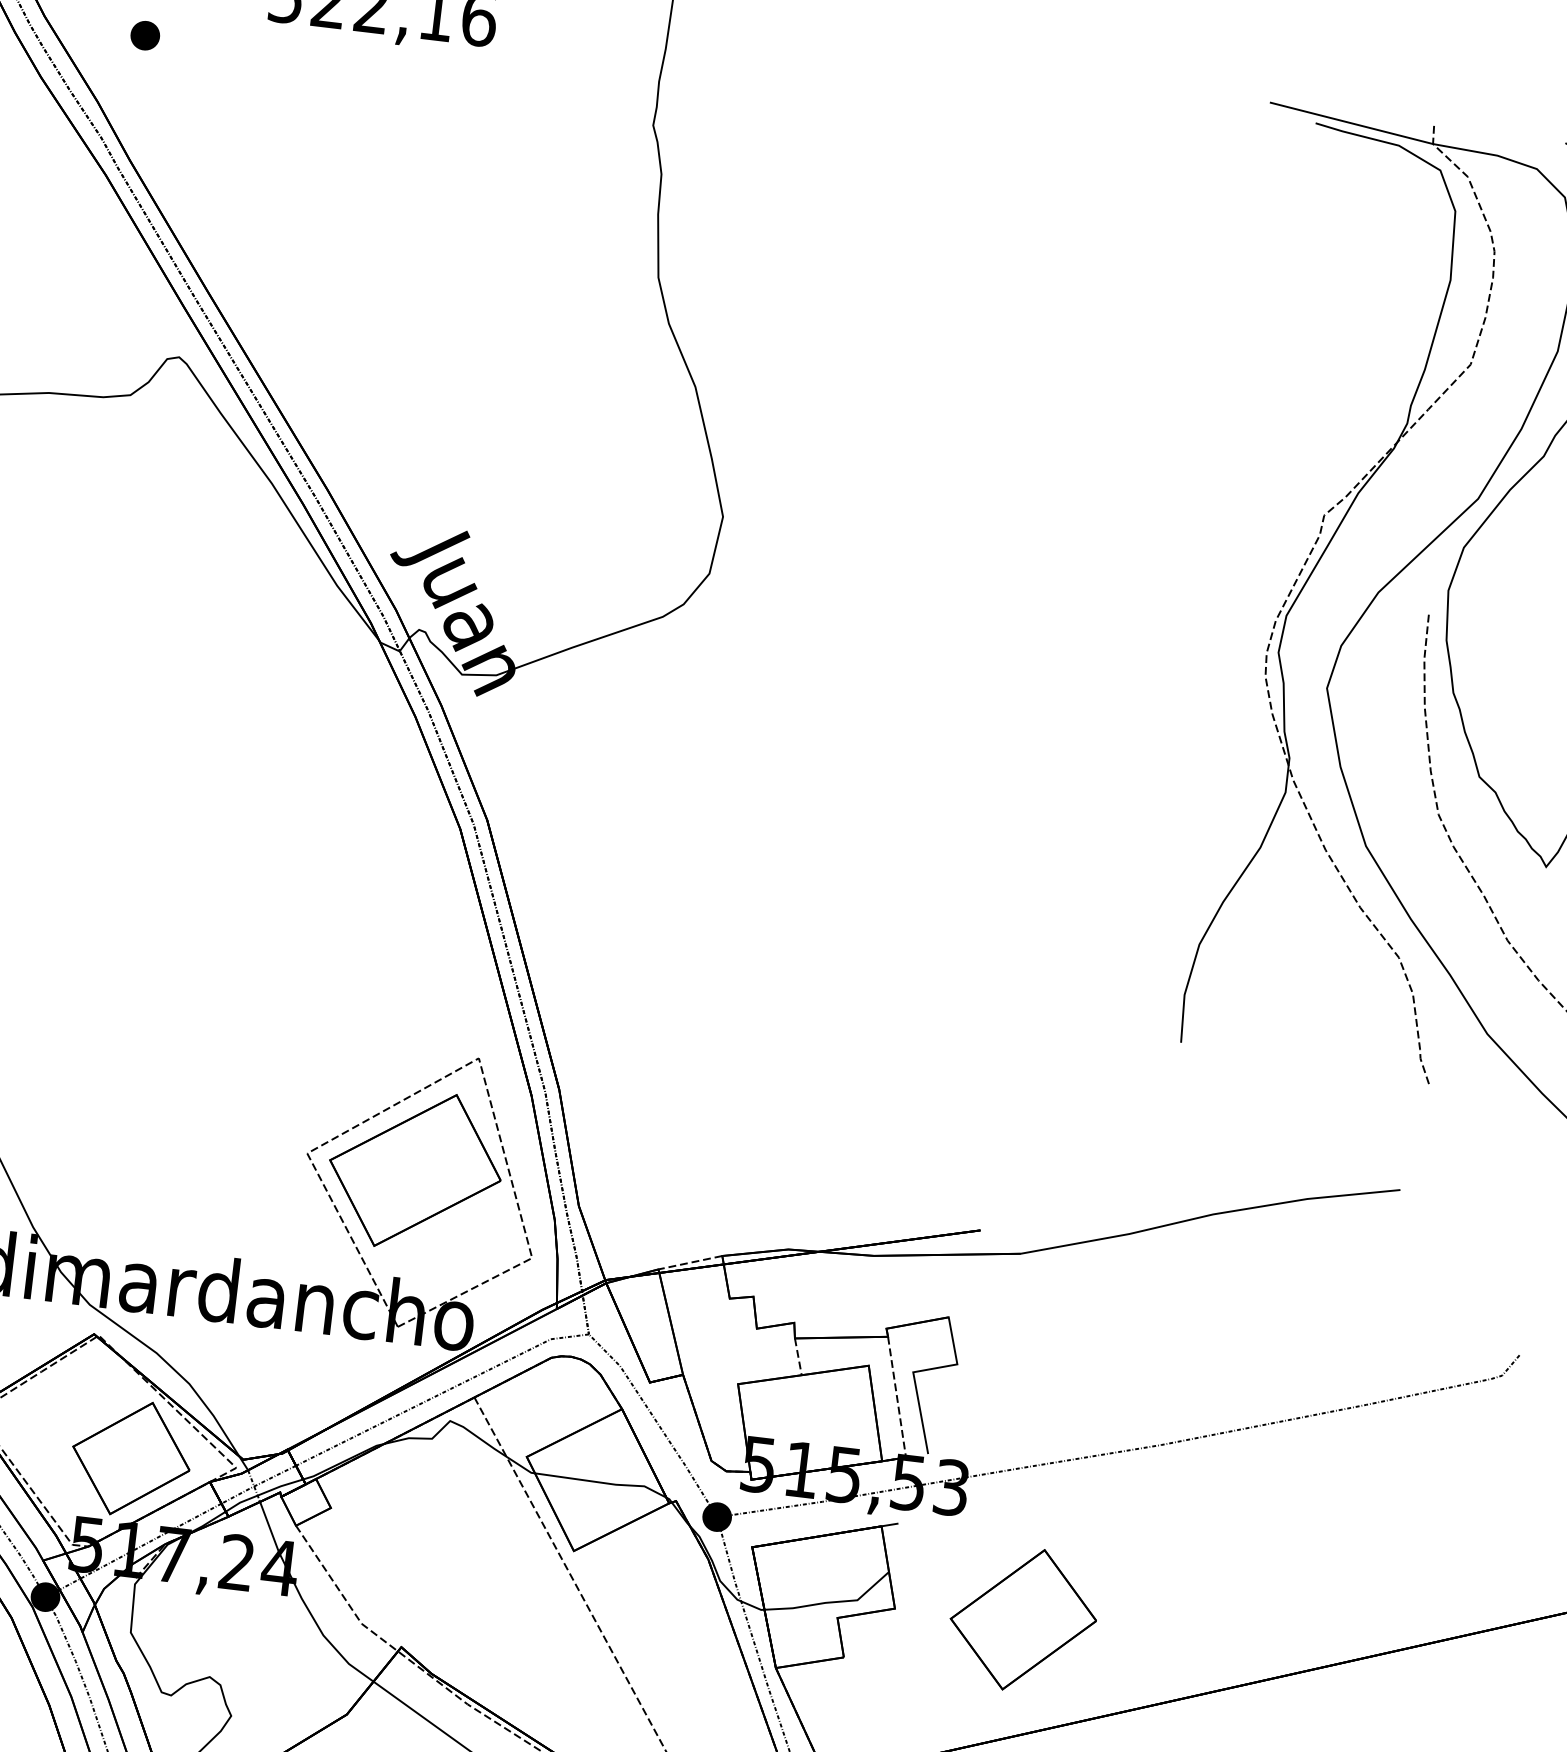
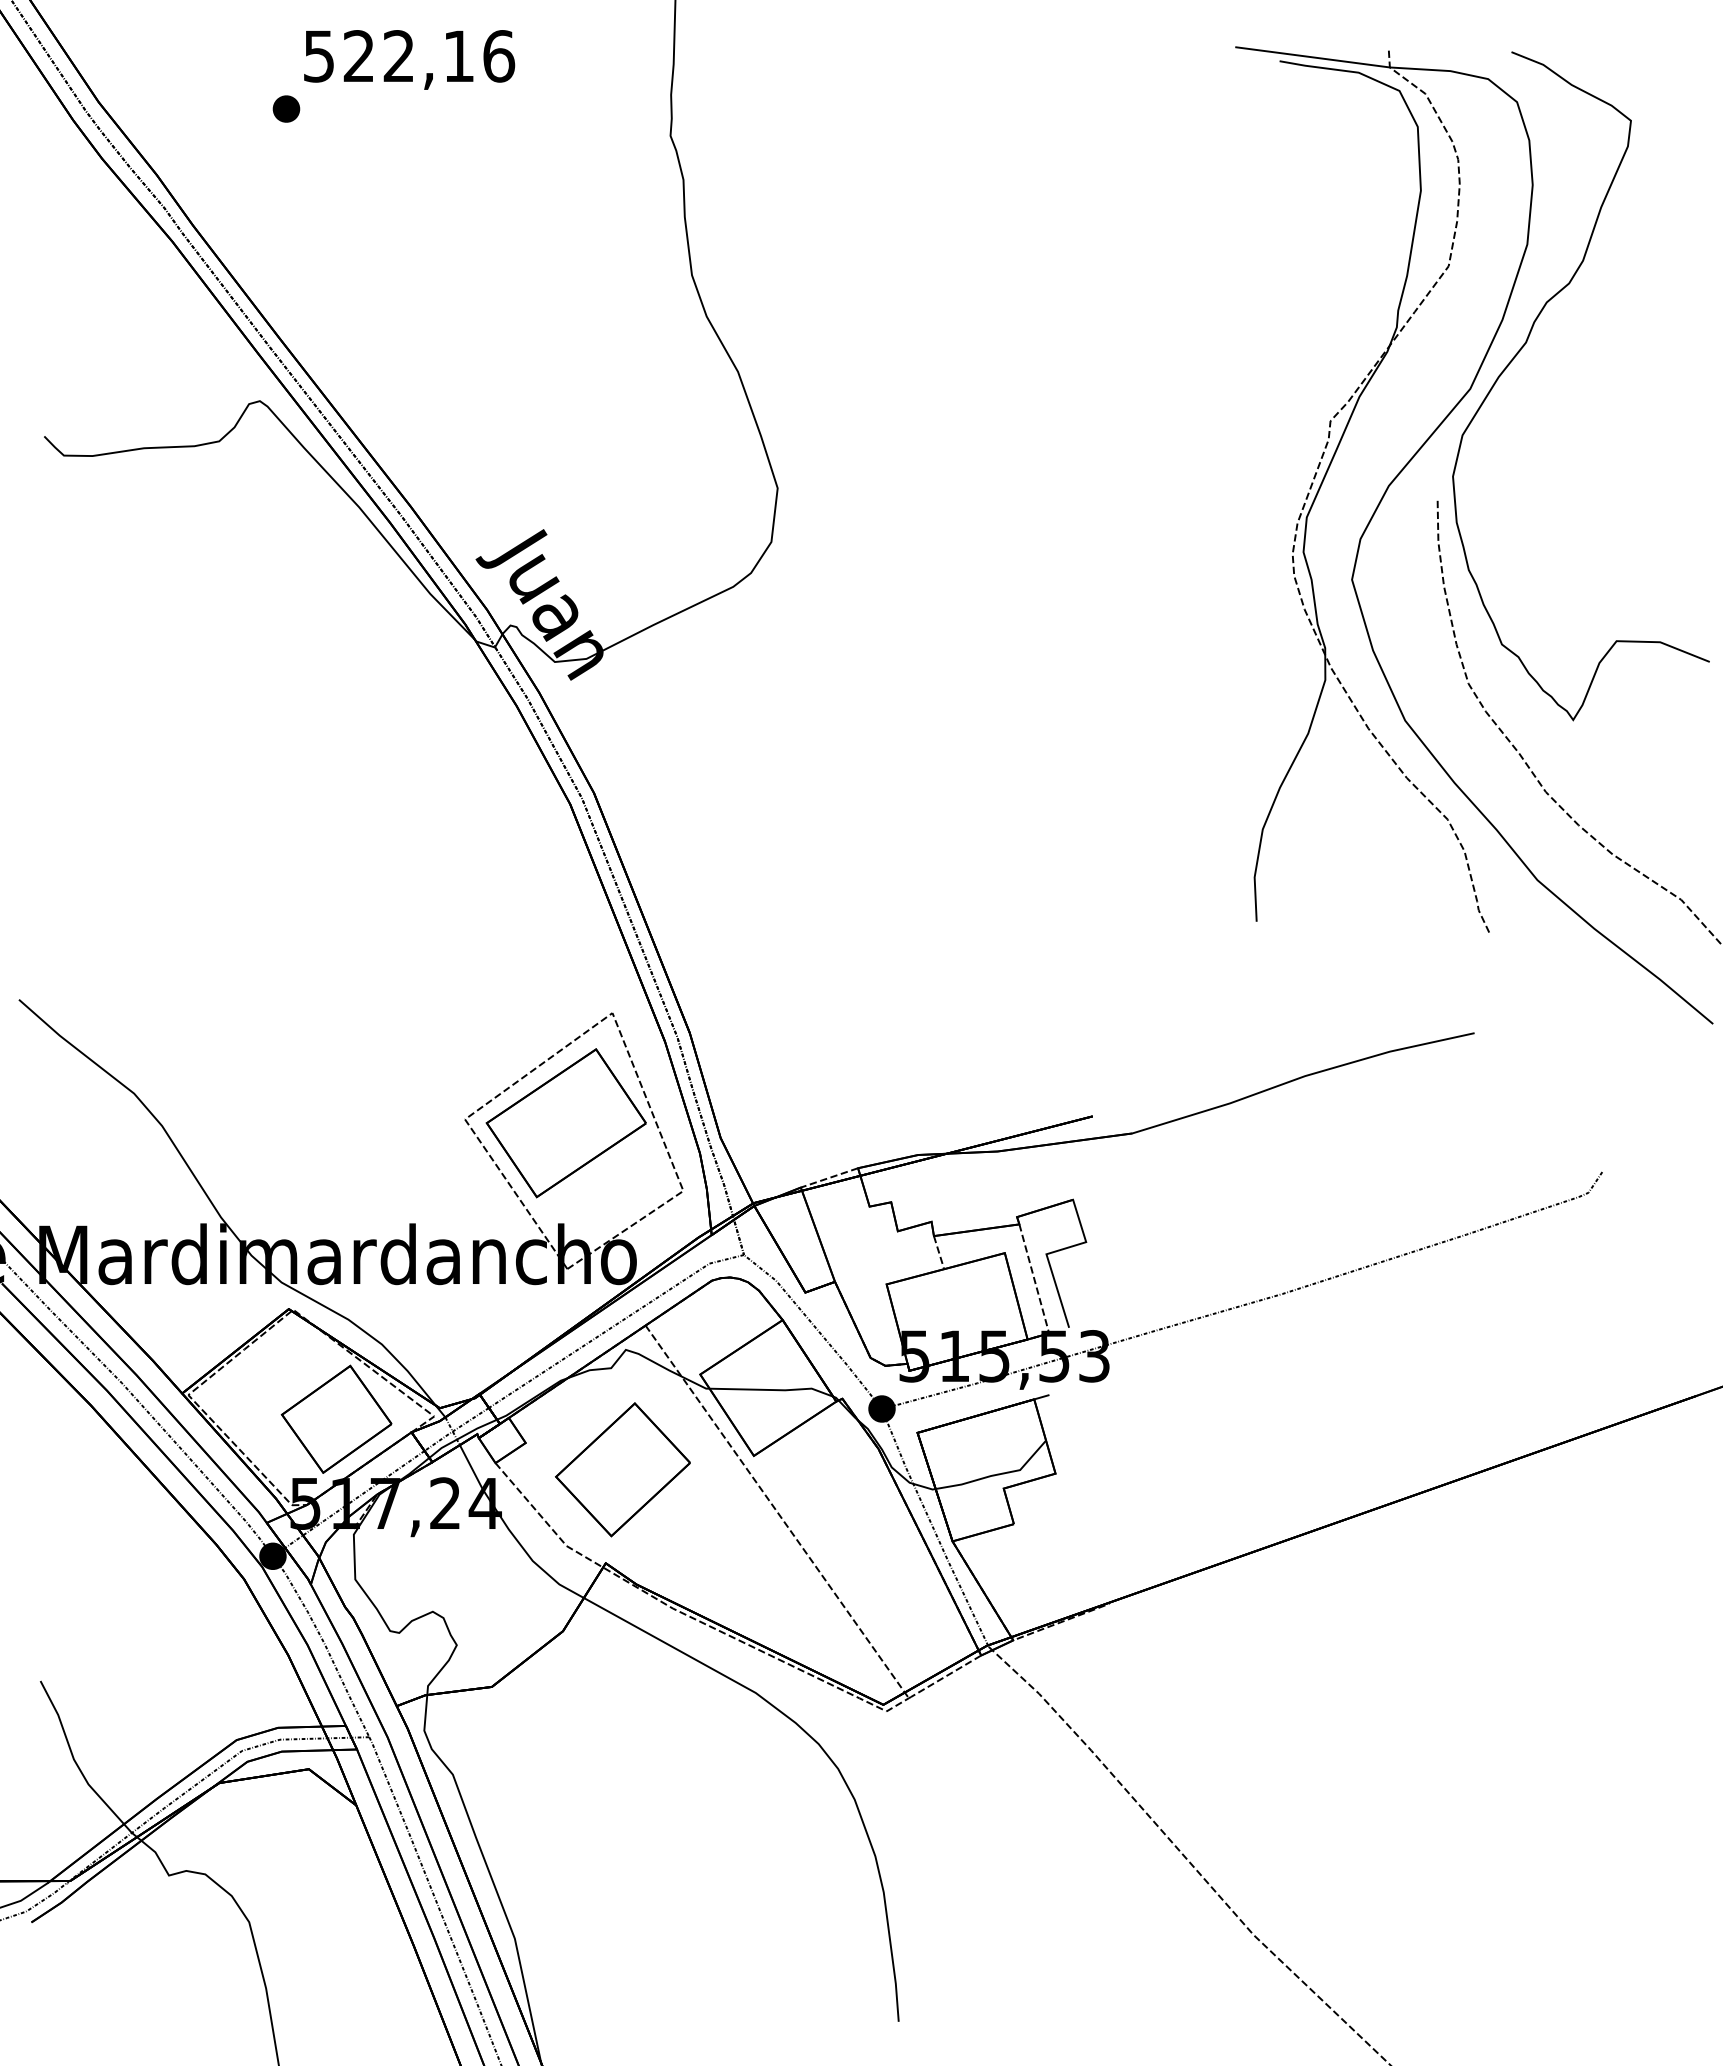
part: (145, 35) -> (286, 108), moved
part: (1022, 1619) -> (622, 1469), moved

